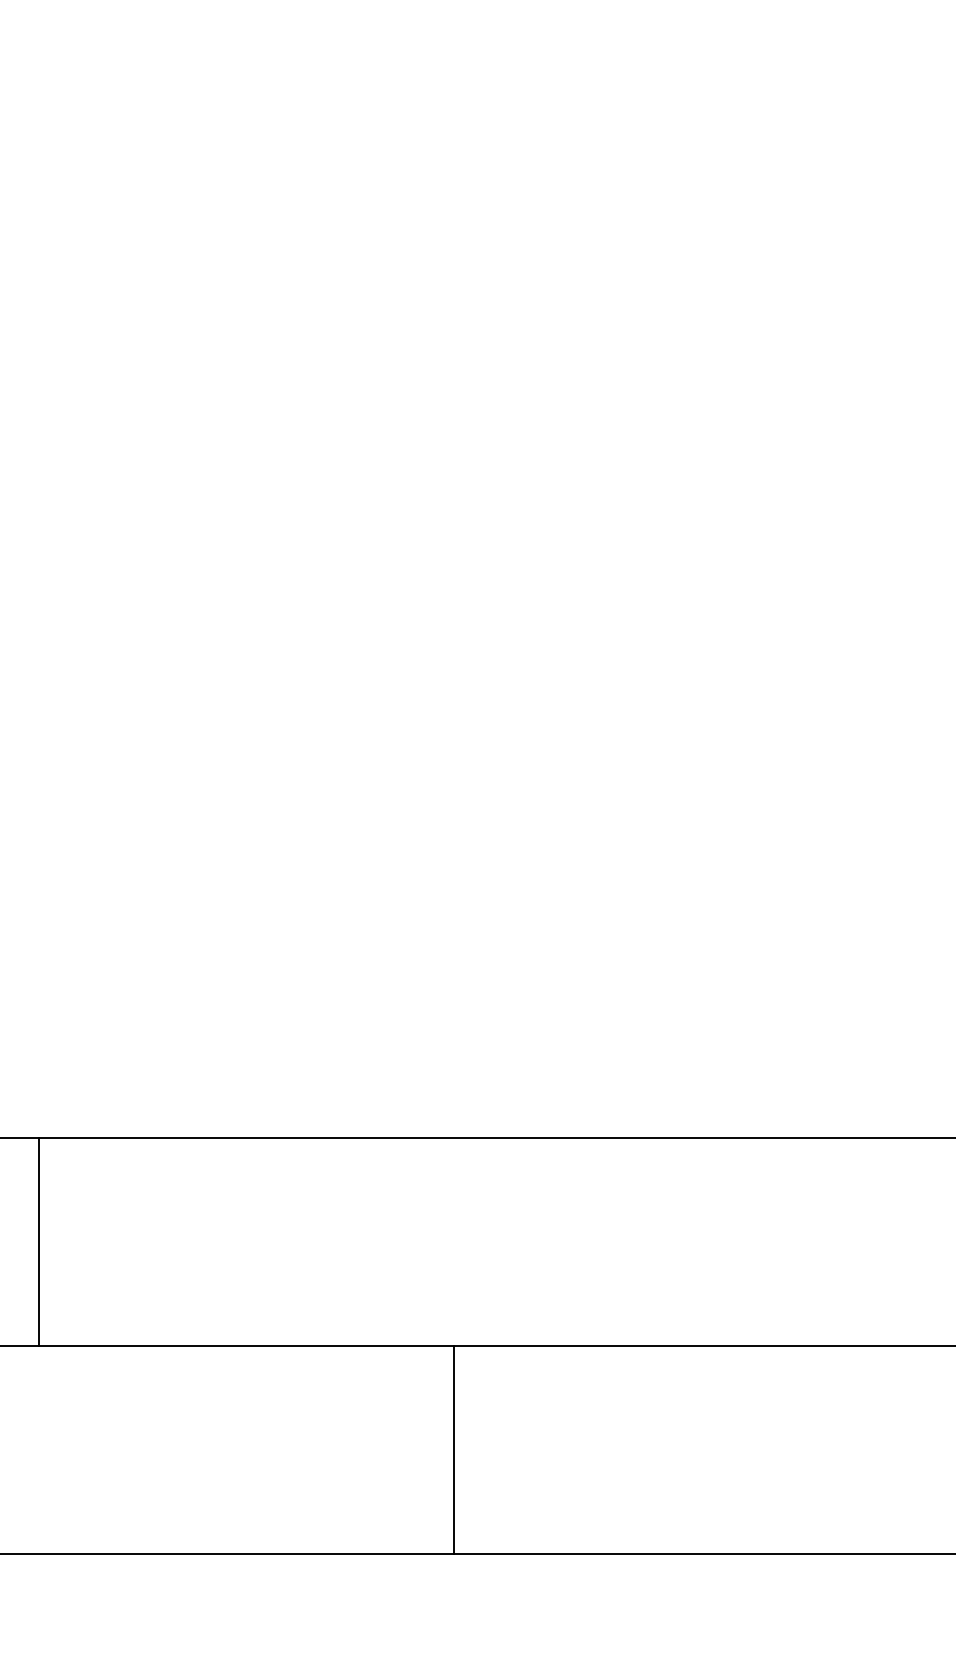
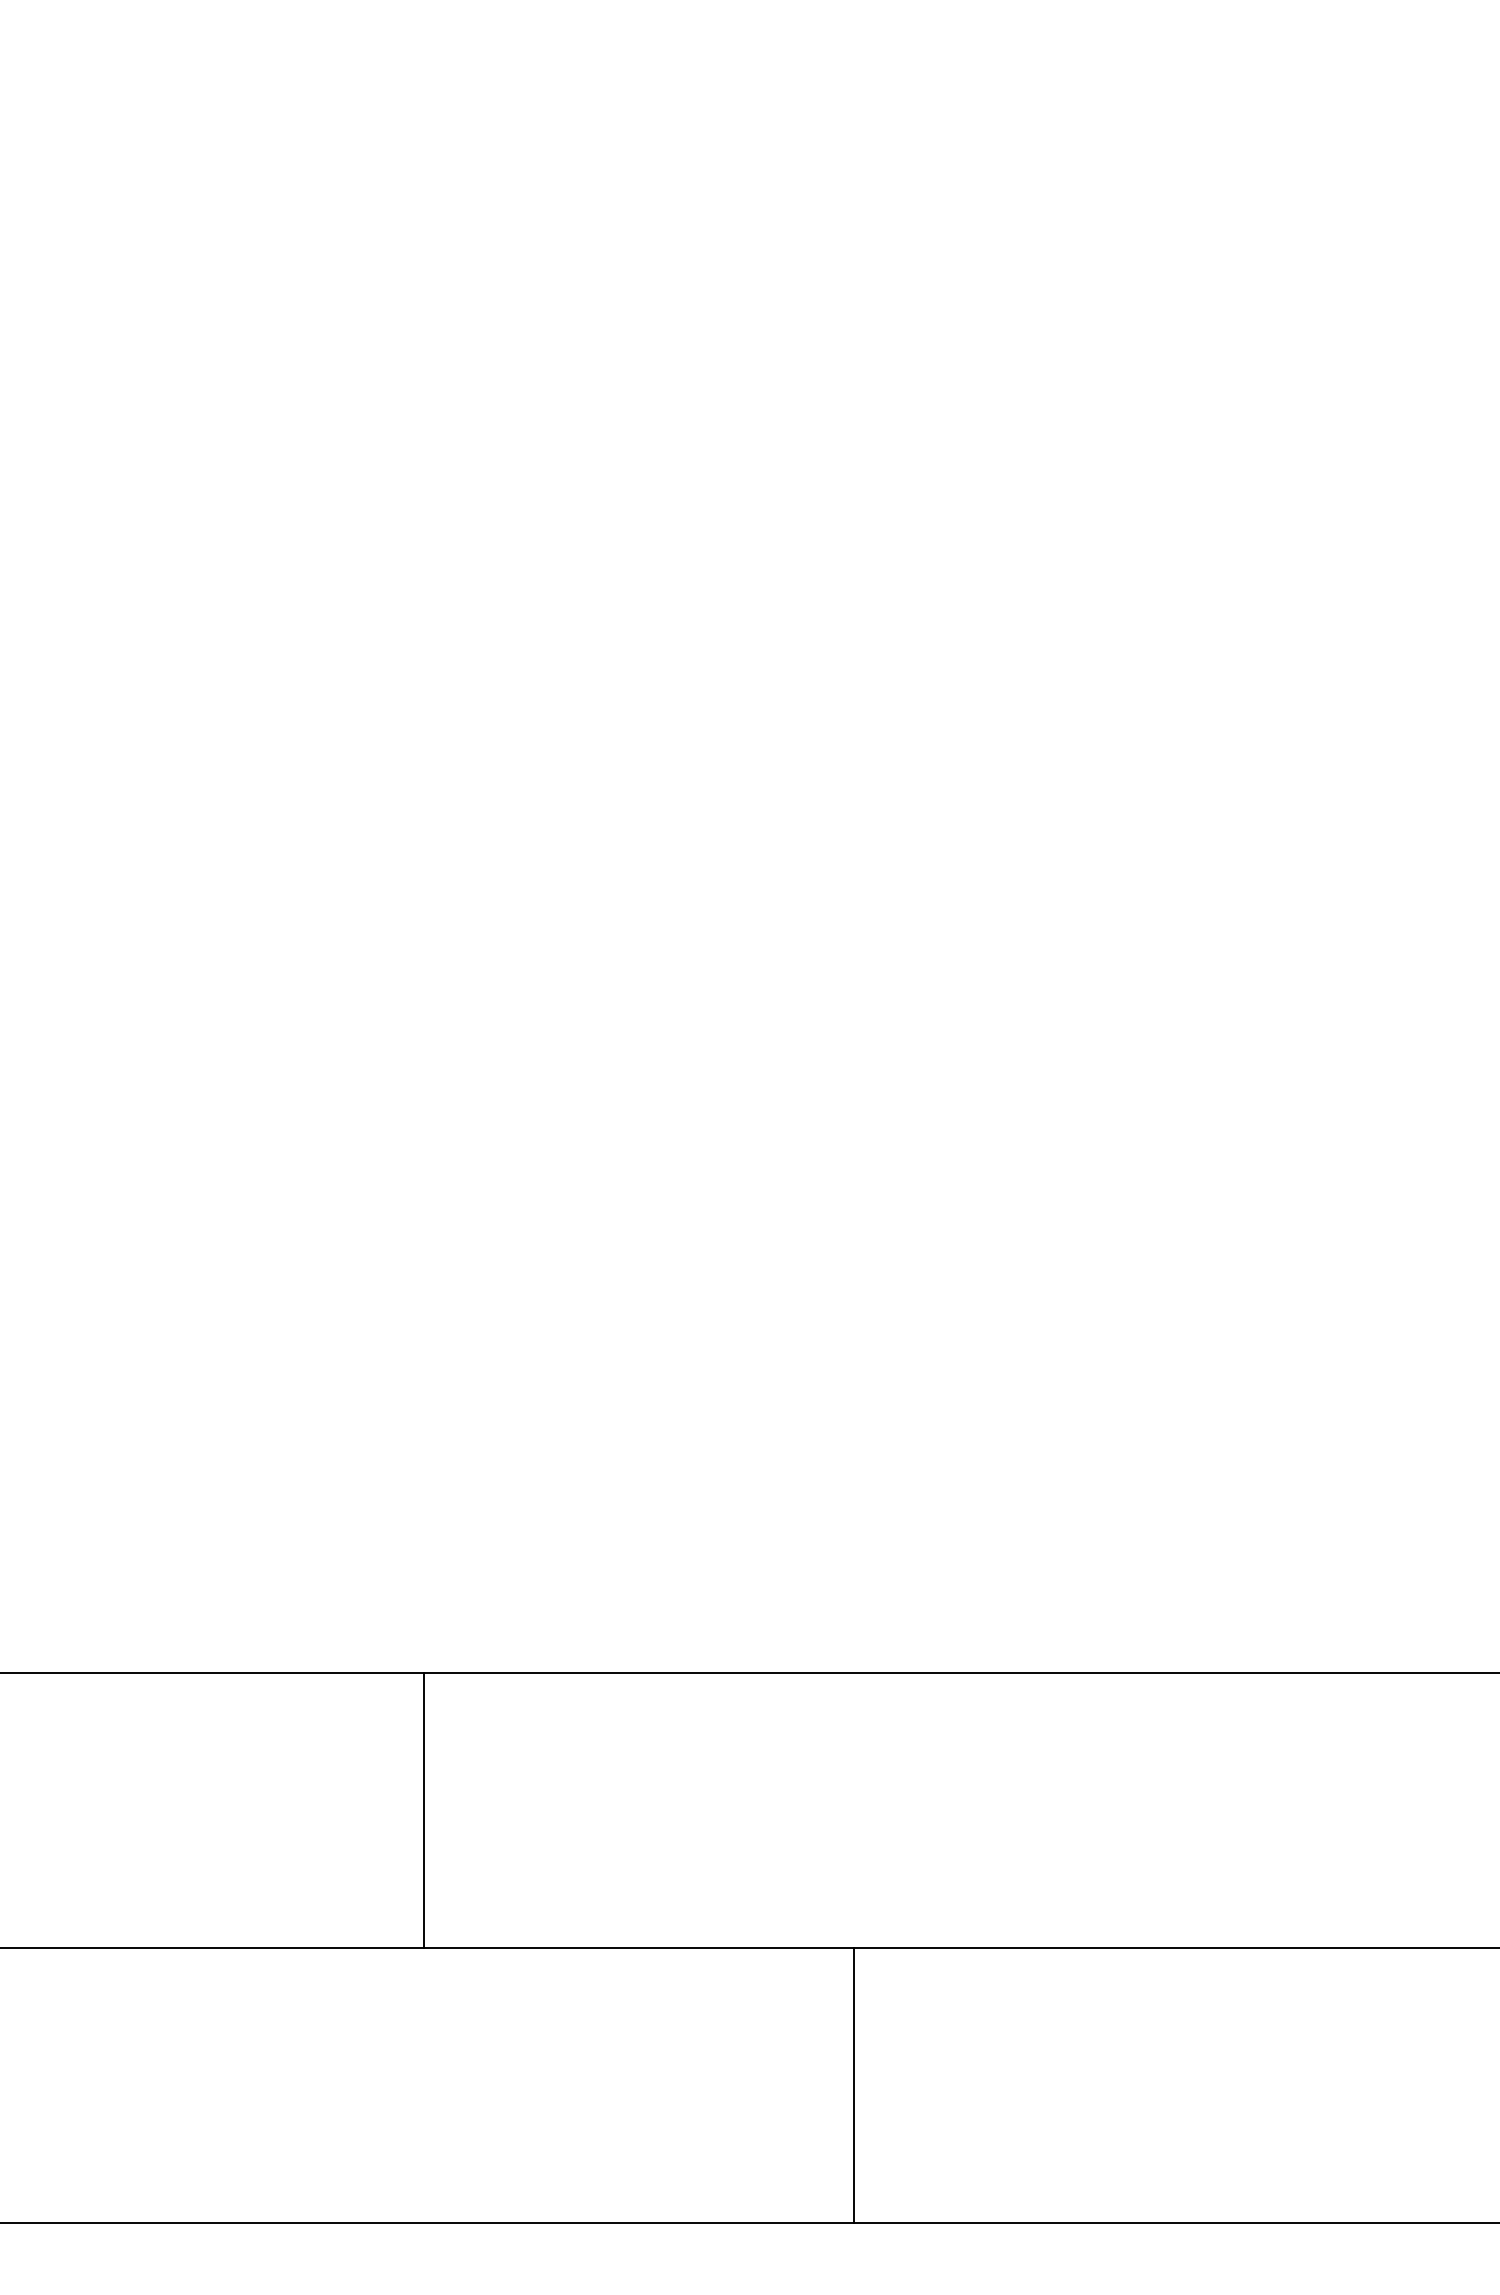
line: (38, 1241) -> (423, 1810), moved
line: (454, 1449) -> (854, 2085), moved

